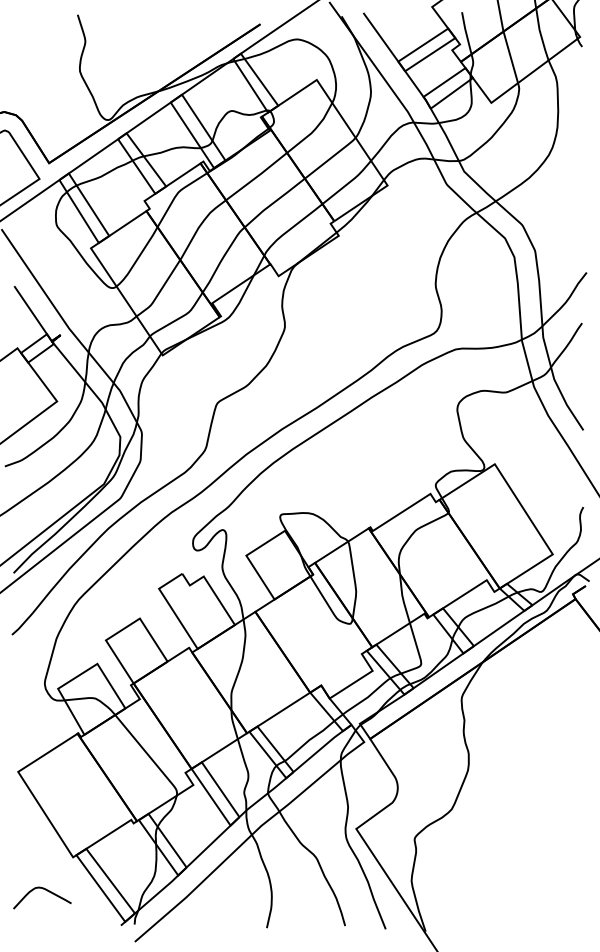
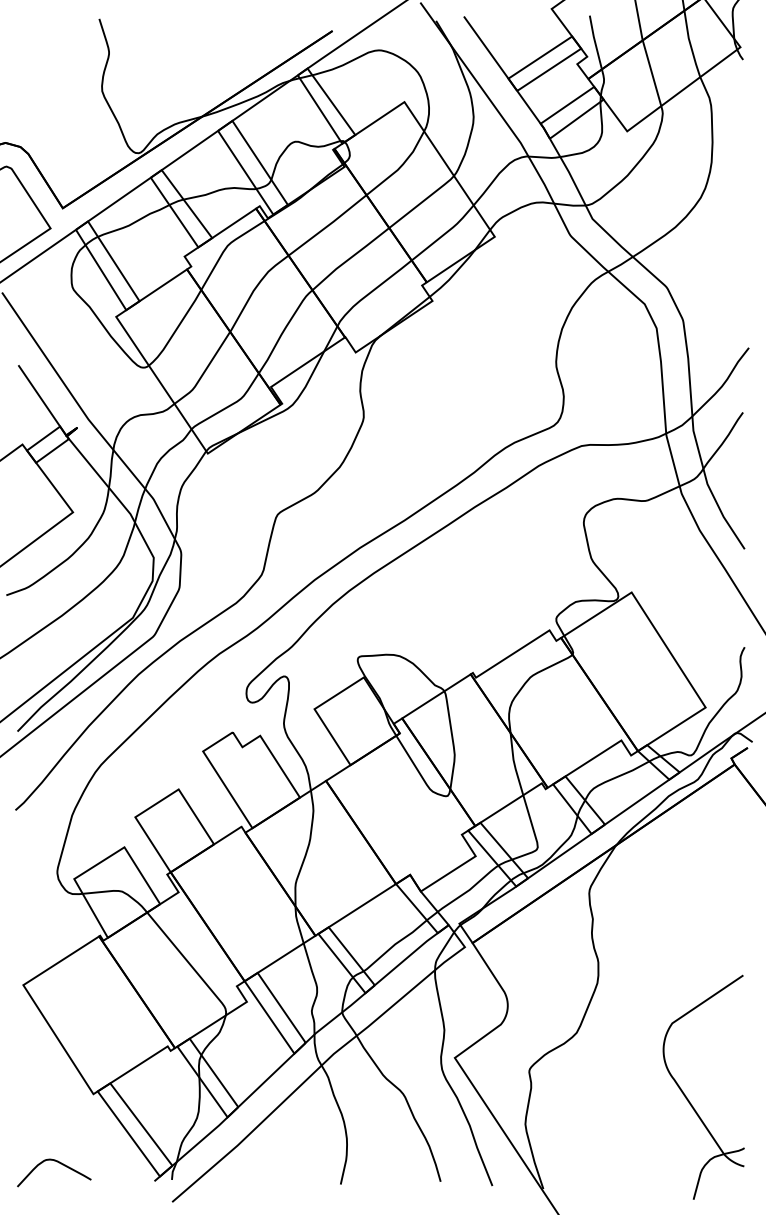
part: (538, 859) -> (687, 1096), added
curve: (45, 890) -> (58, 1163), moved

